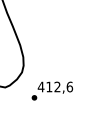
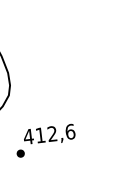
text: (51, 90) -> (44, 140), moved

